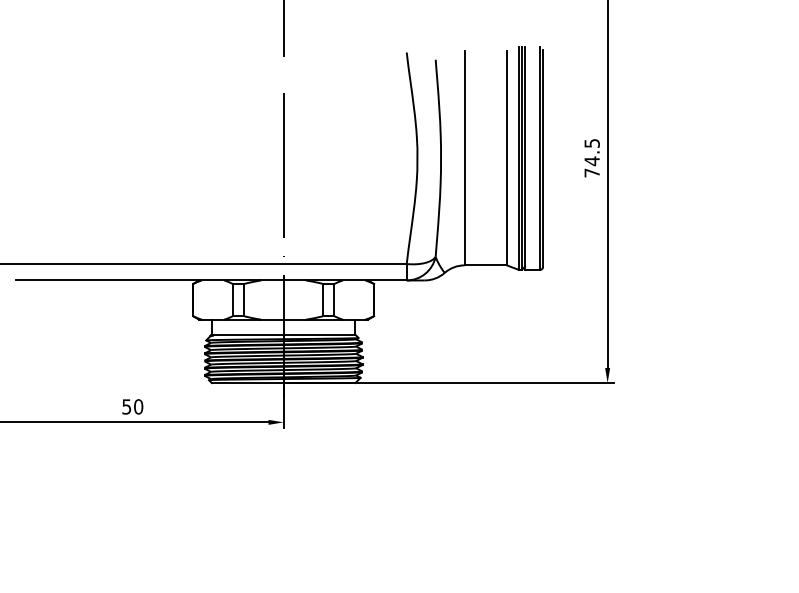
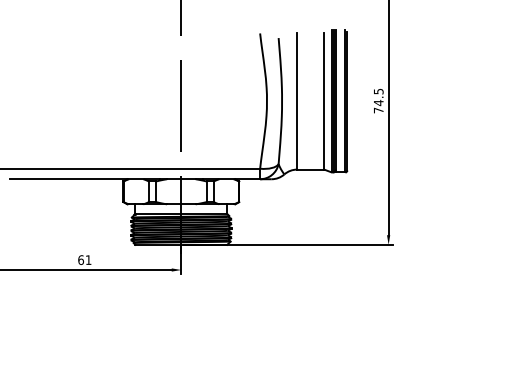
text: (132, 405) -> (84, 259), 50 -> 61

